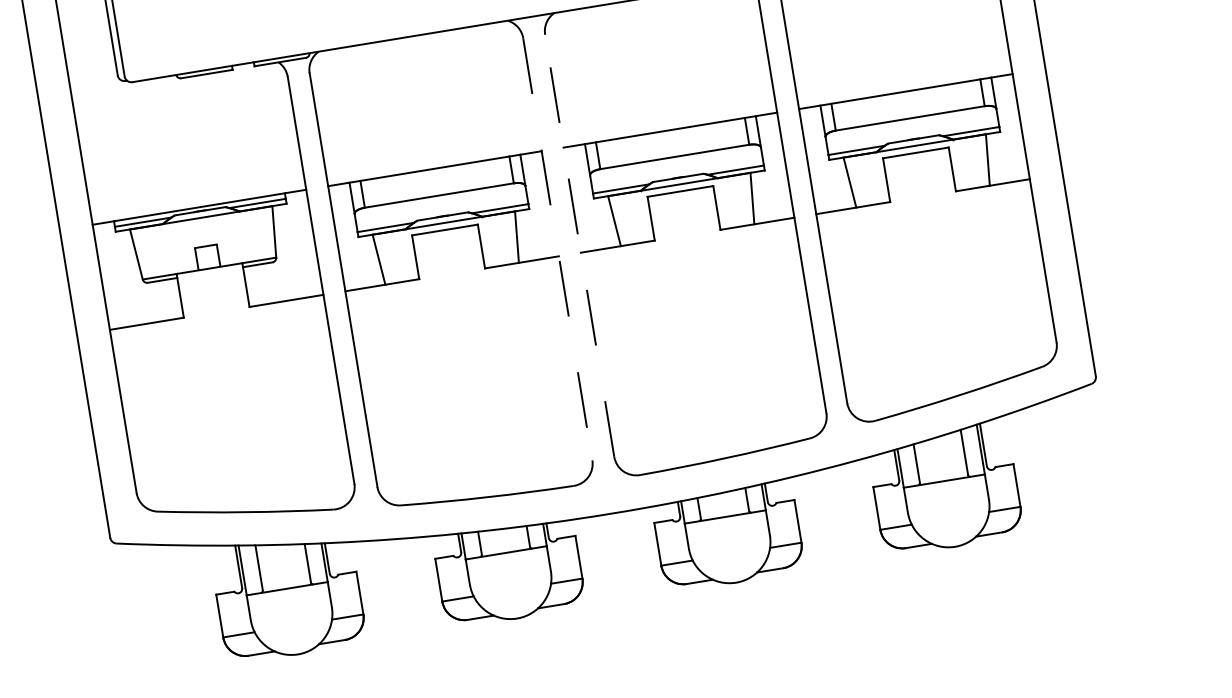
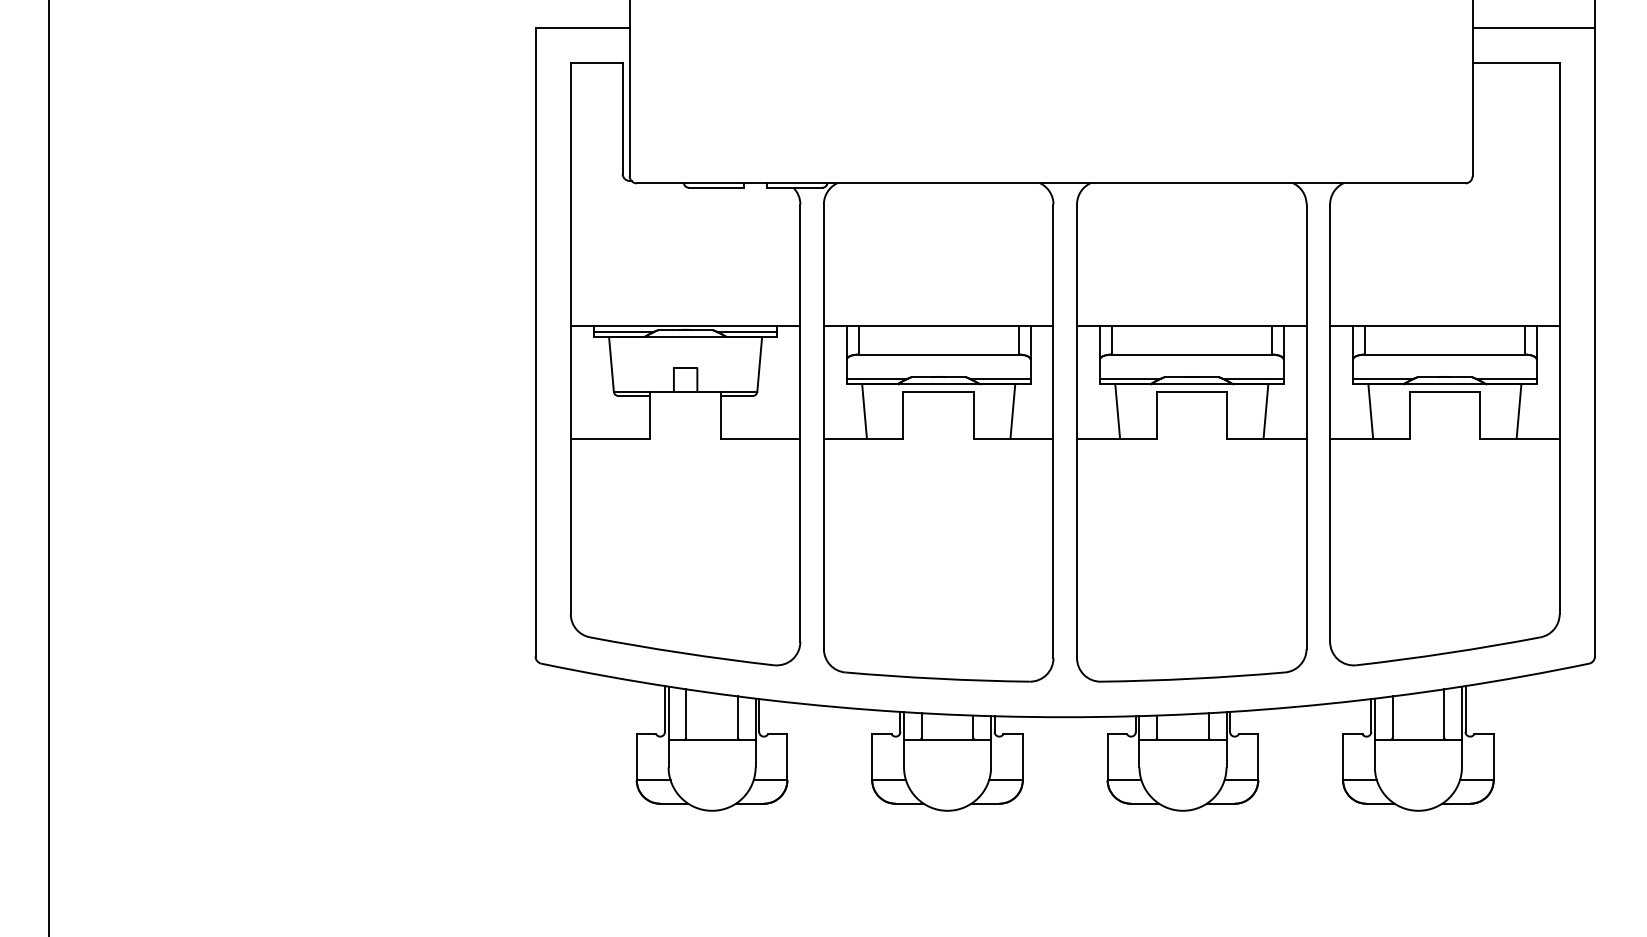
line: (580, 245) -> (1077, 431), dashed -> solid
line: (557, 249) -> (1053, 431), dashed -> solid

